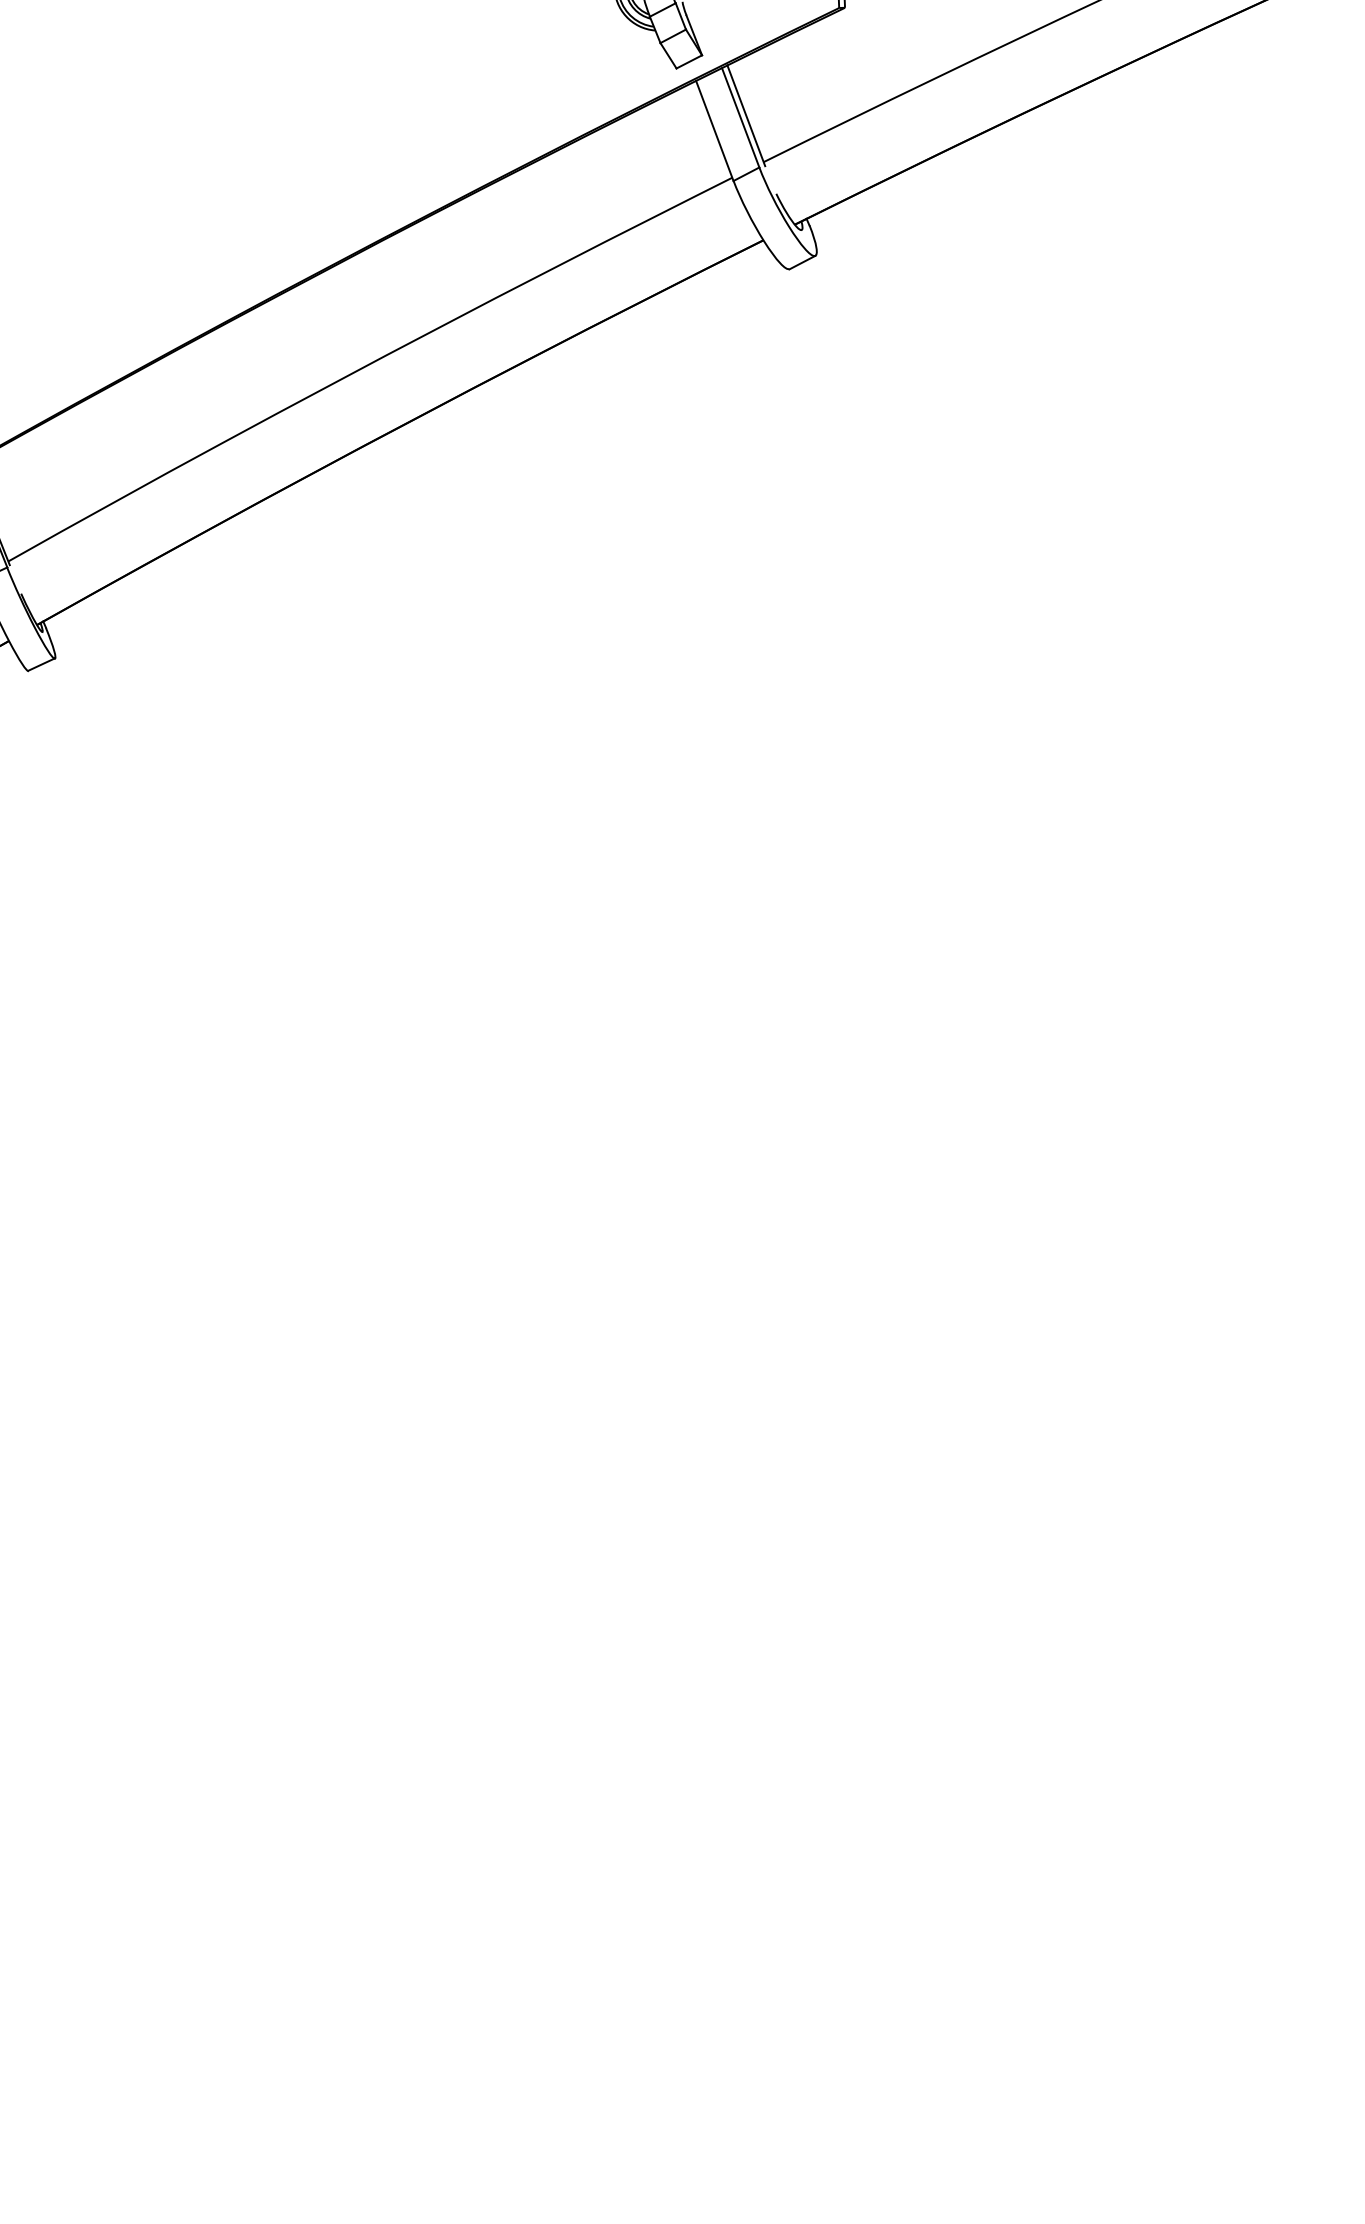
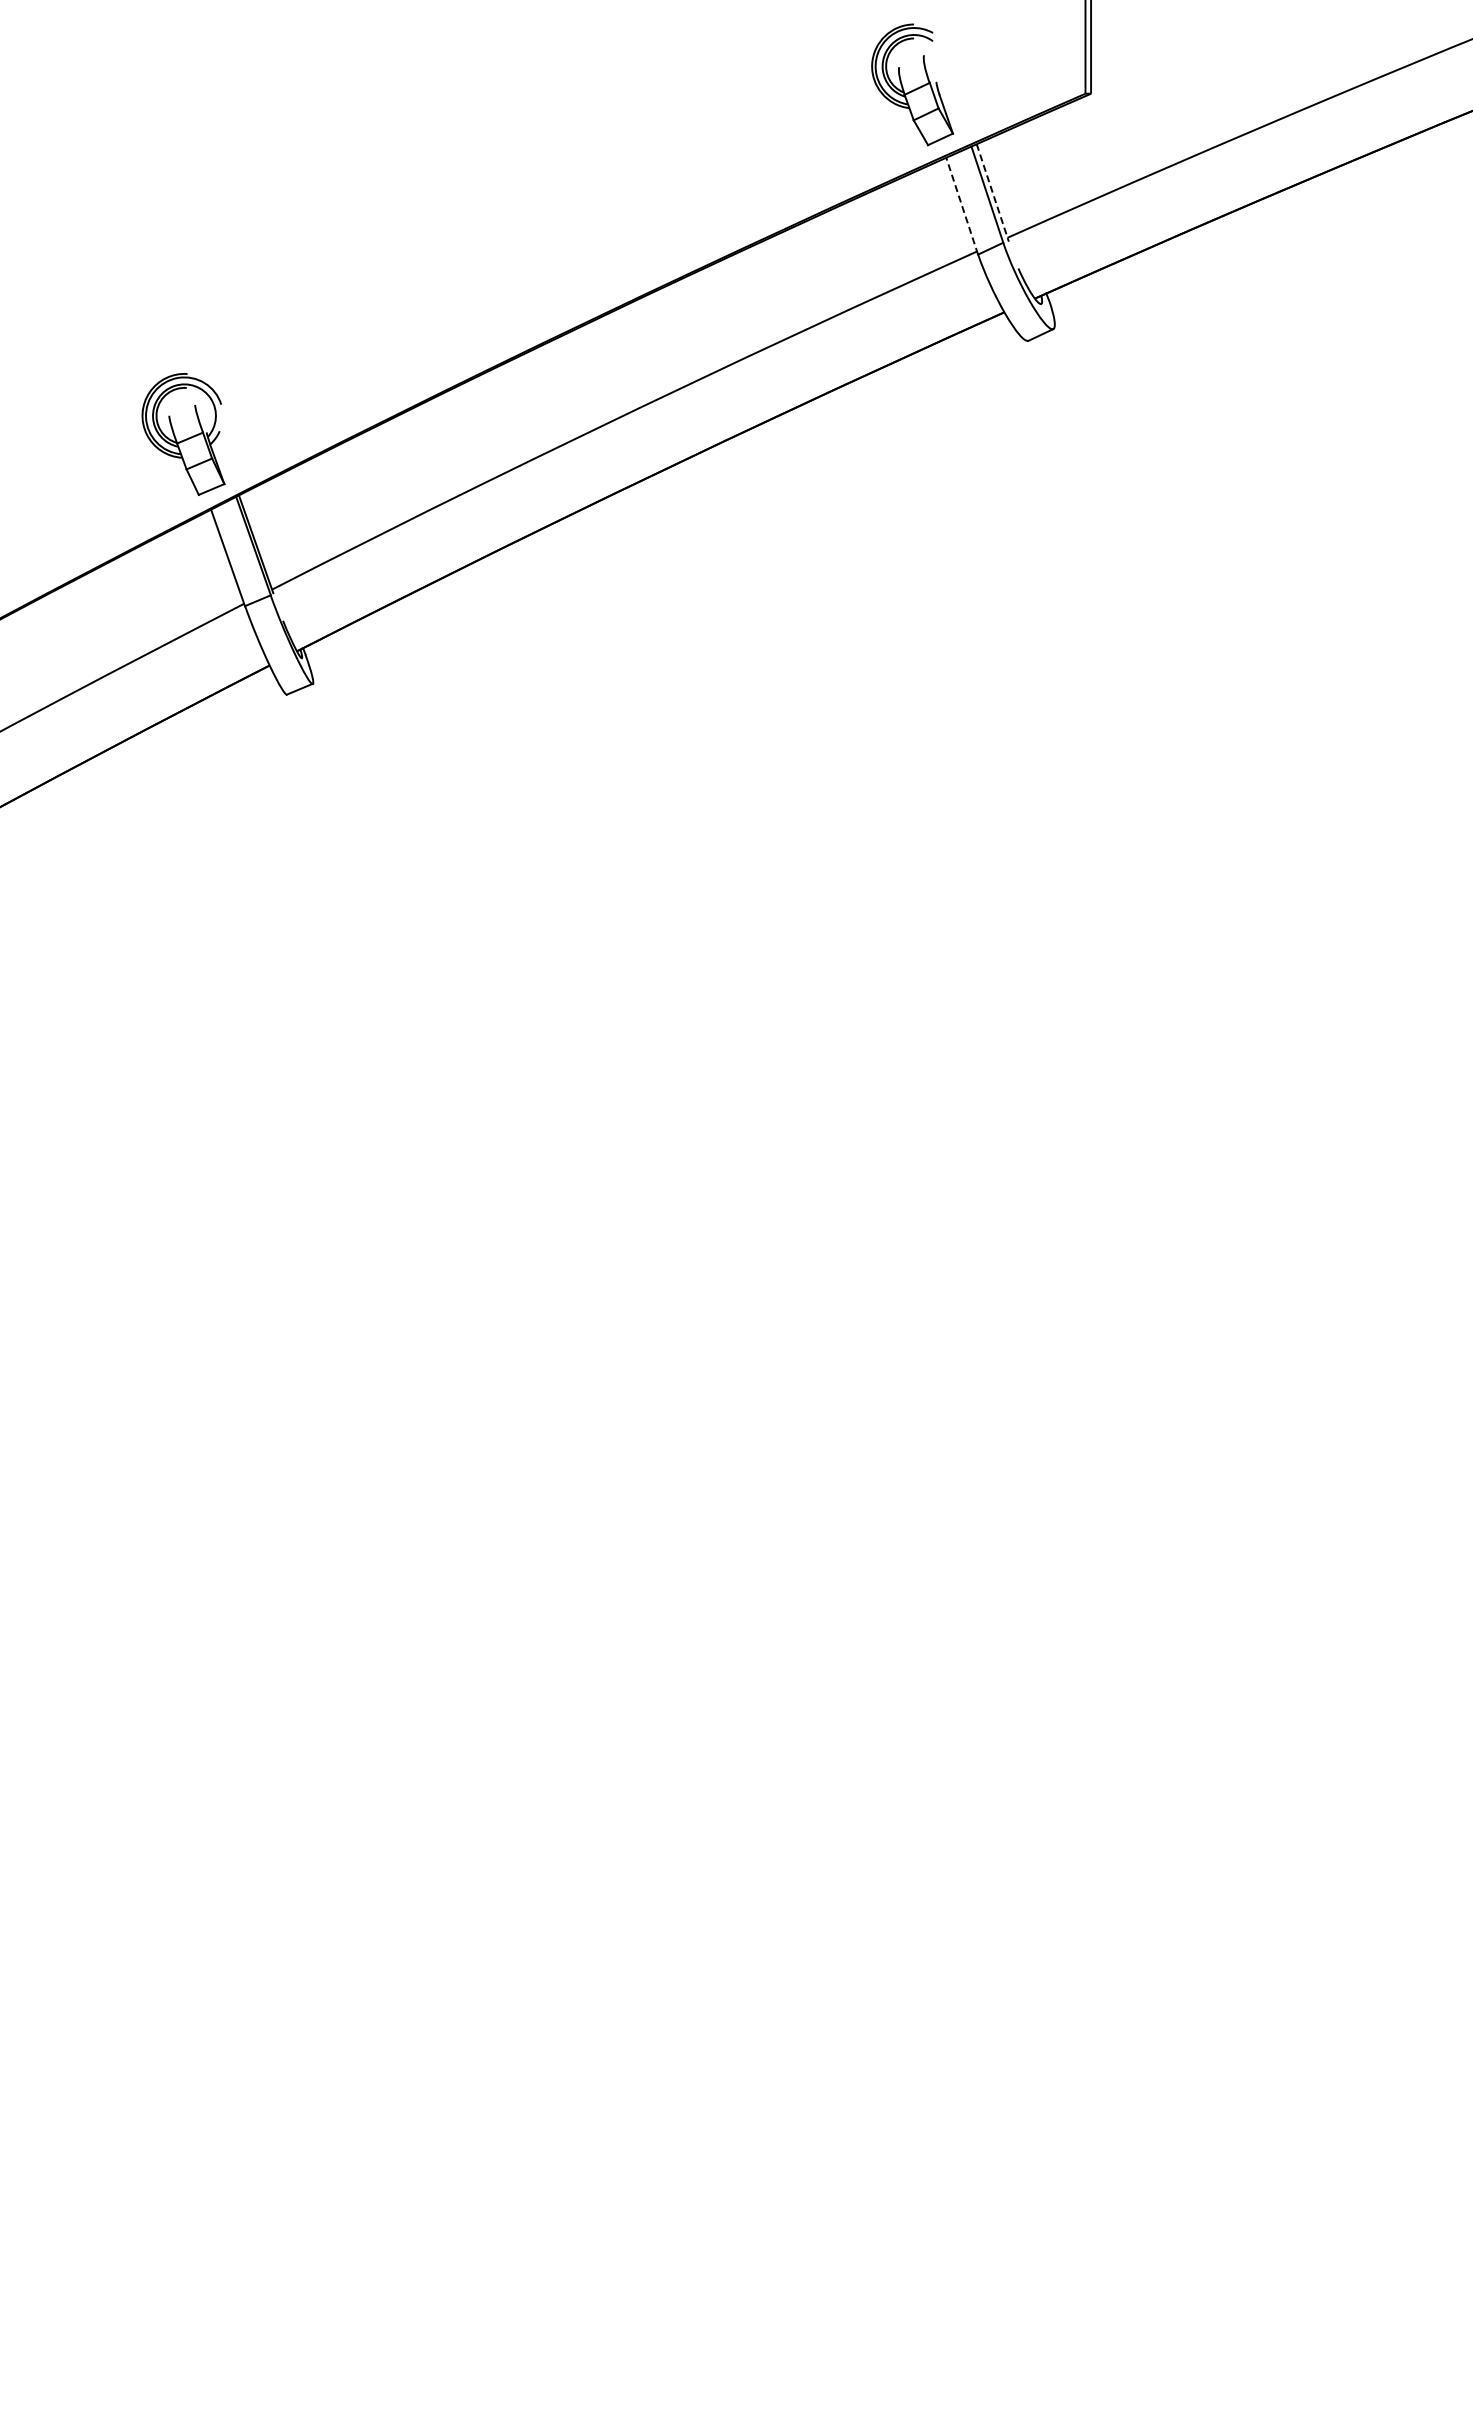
line: (746, 116) -> (992, 193), solid -> dashed
line: (715, 131) -> (962, 206), solid -> dashed

